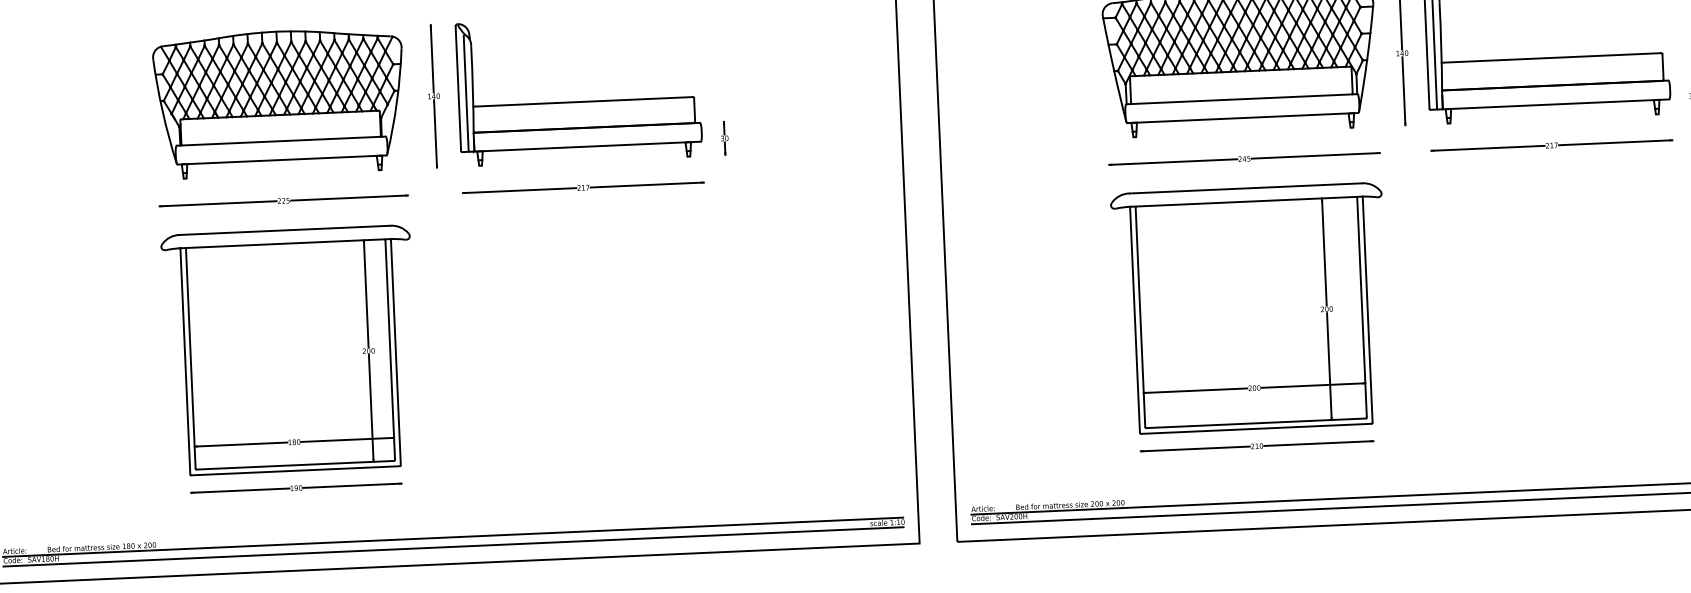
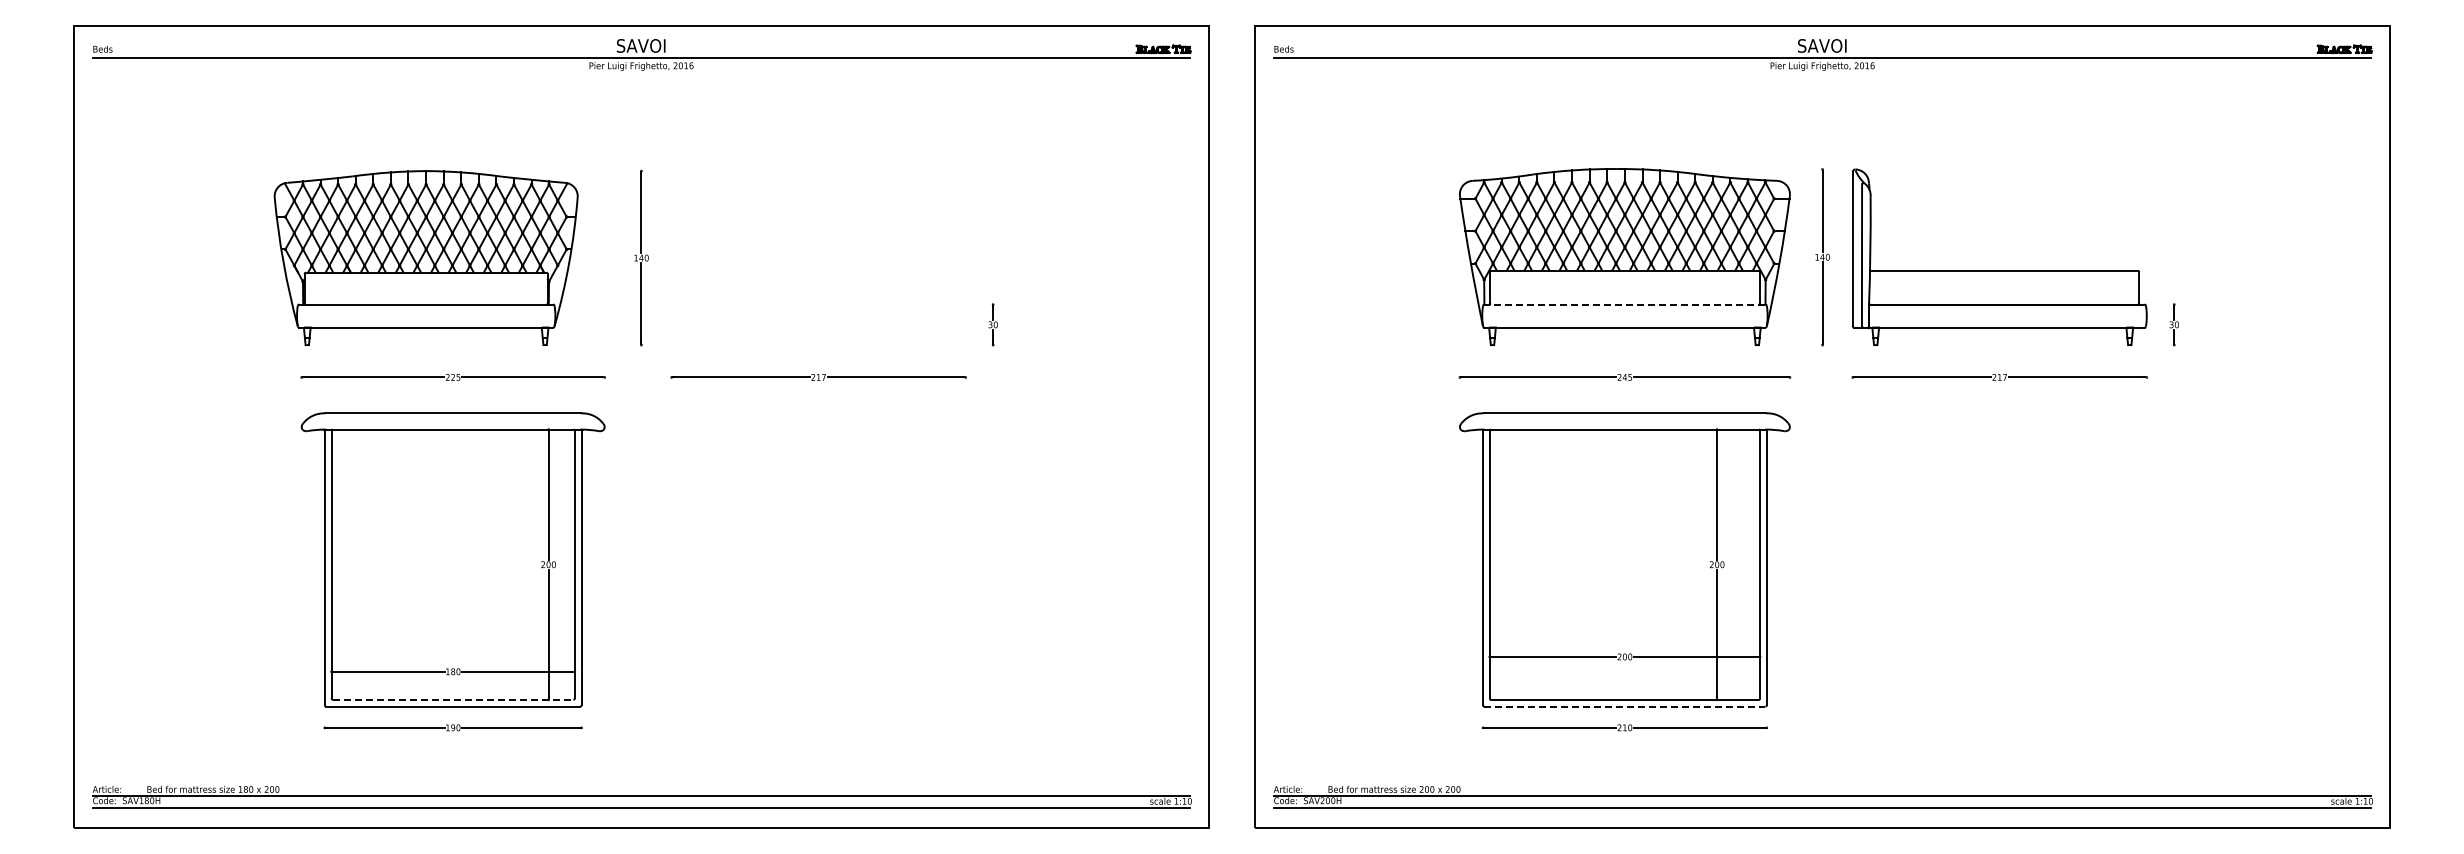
line: (1241, 99) -> (1624, 304), solid -> dashed
part: (579, 100) -> (818, 271), removed
part: (278, 102) -> (425, 257), moved
line: (1255, 428) -> (1624, 706), solid -> dashed
line: (295, 464) -> (453, 699), solid -> dashed

